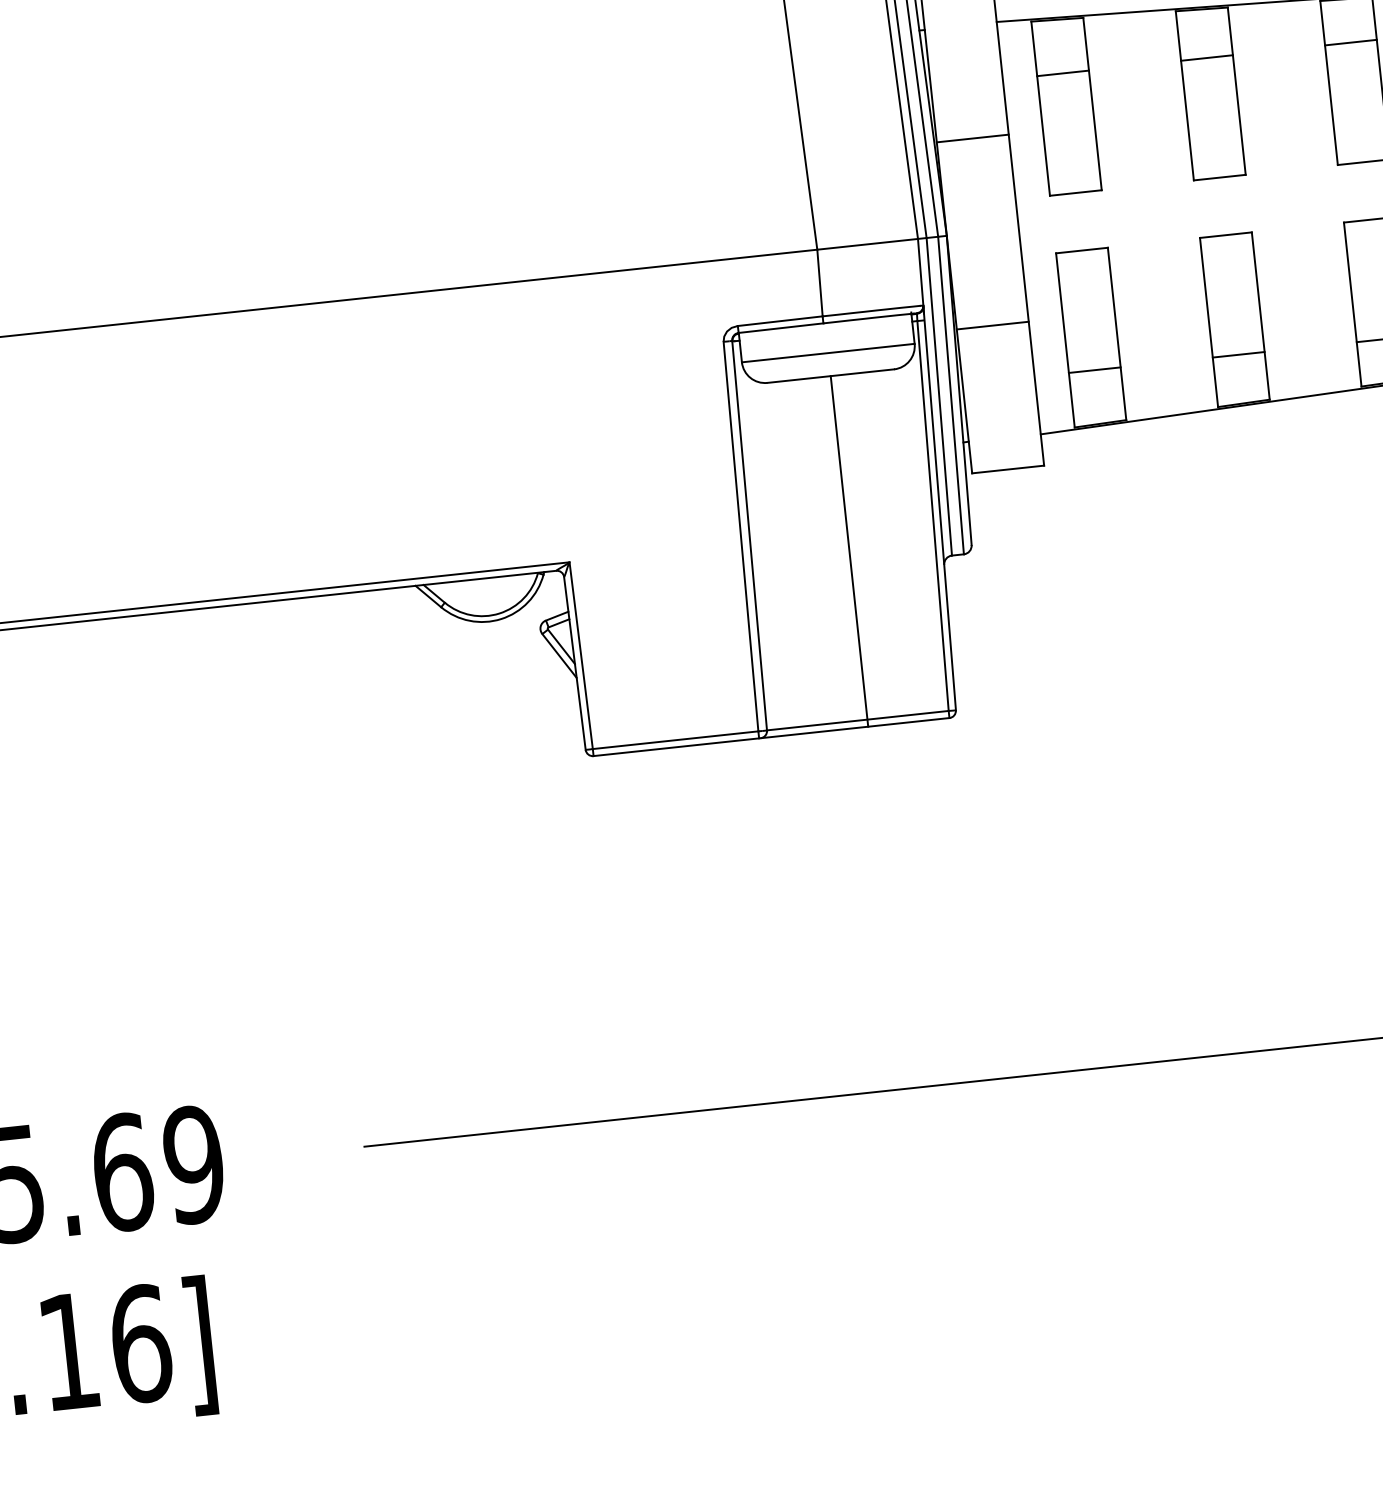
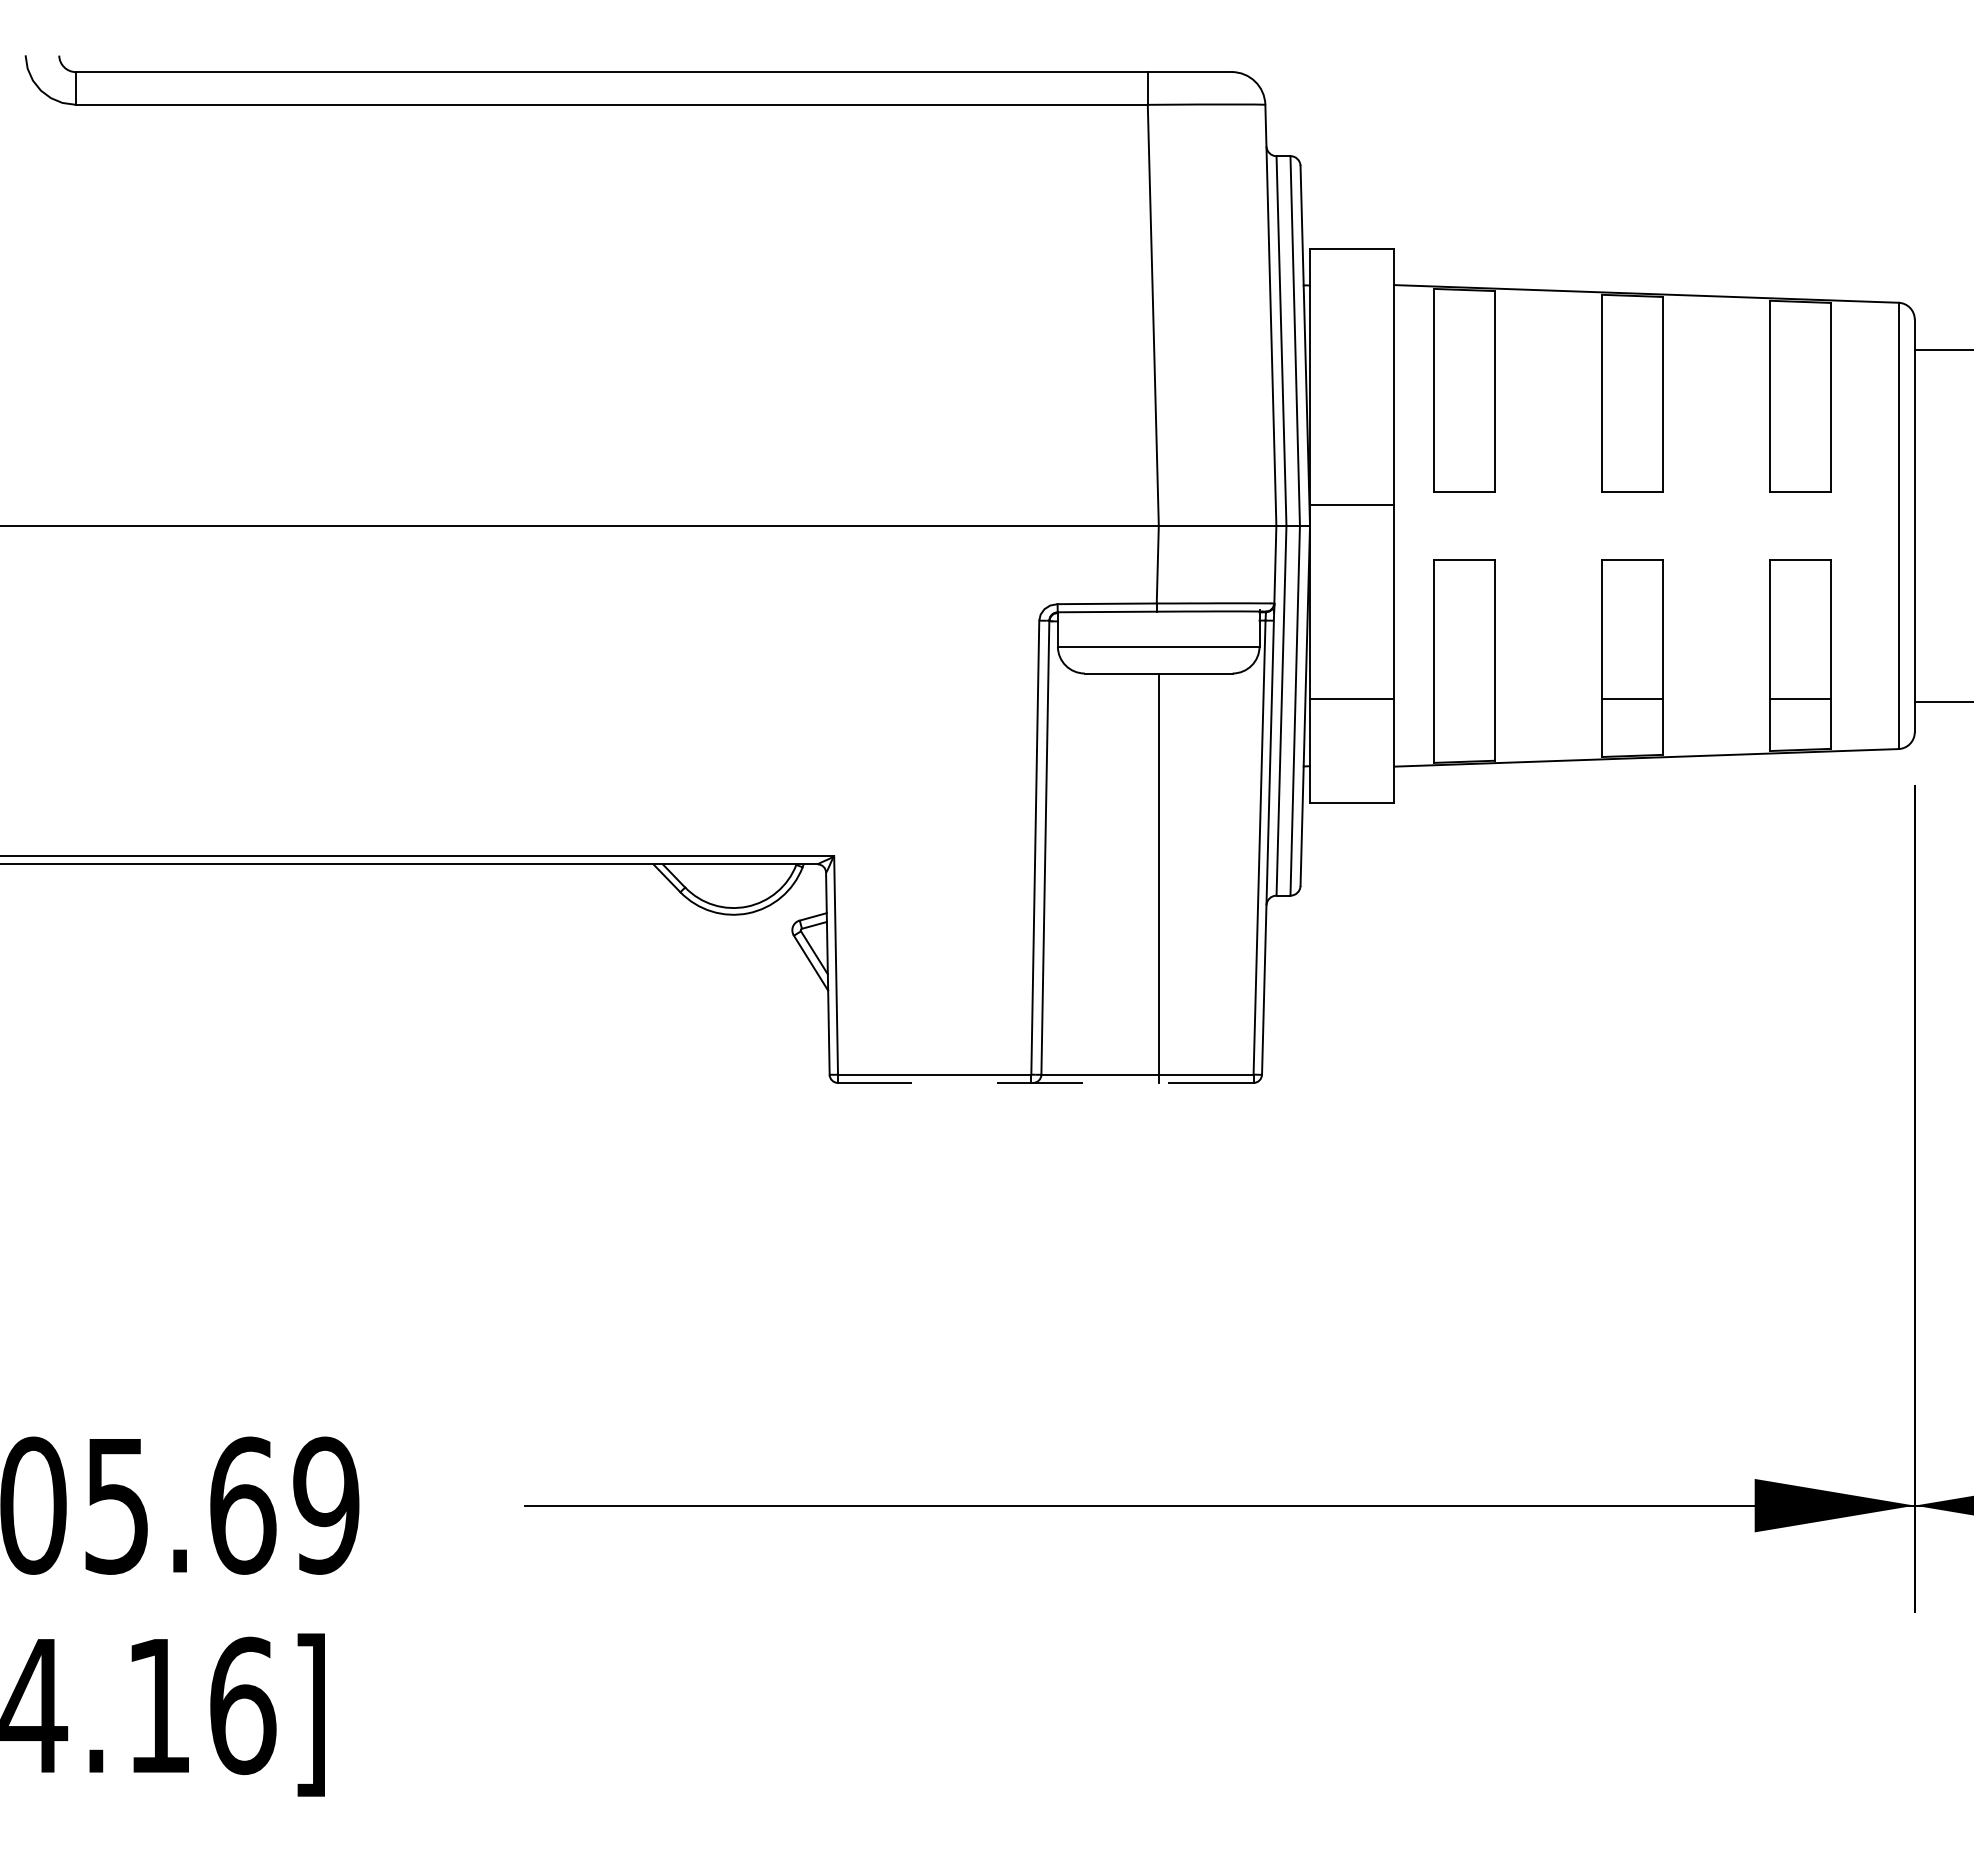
line: (1350, 42) -> (1800, 352), removed
line: (1207, 57) -> (1632, 352), removed
line: (1063, 73) -> (1464, 352), removed
line: (973, 138) -> (1352, 504), moved
line: (993, 325) -> (1352, 699), moved
line: (1094, 370) -> (1464, 699), removed
line: (771, 736) -> (1045, 1082), solid -> dashed

